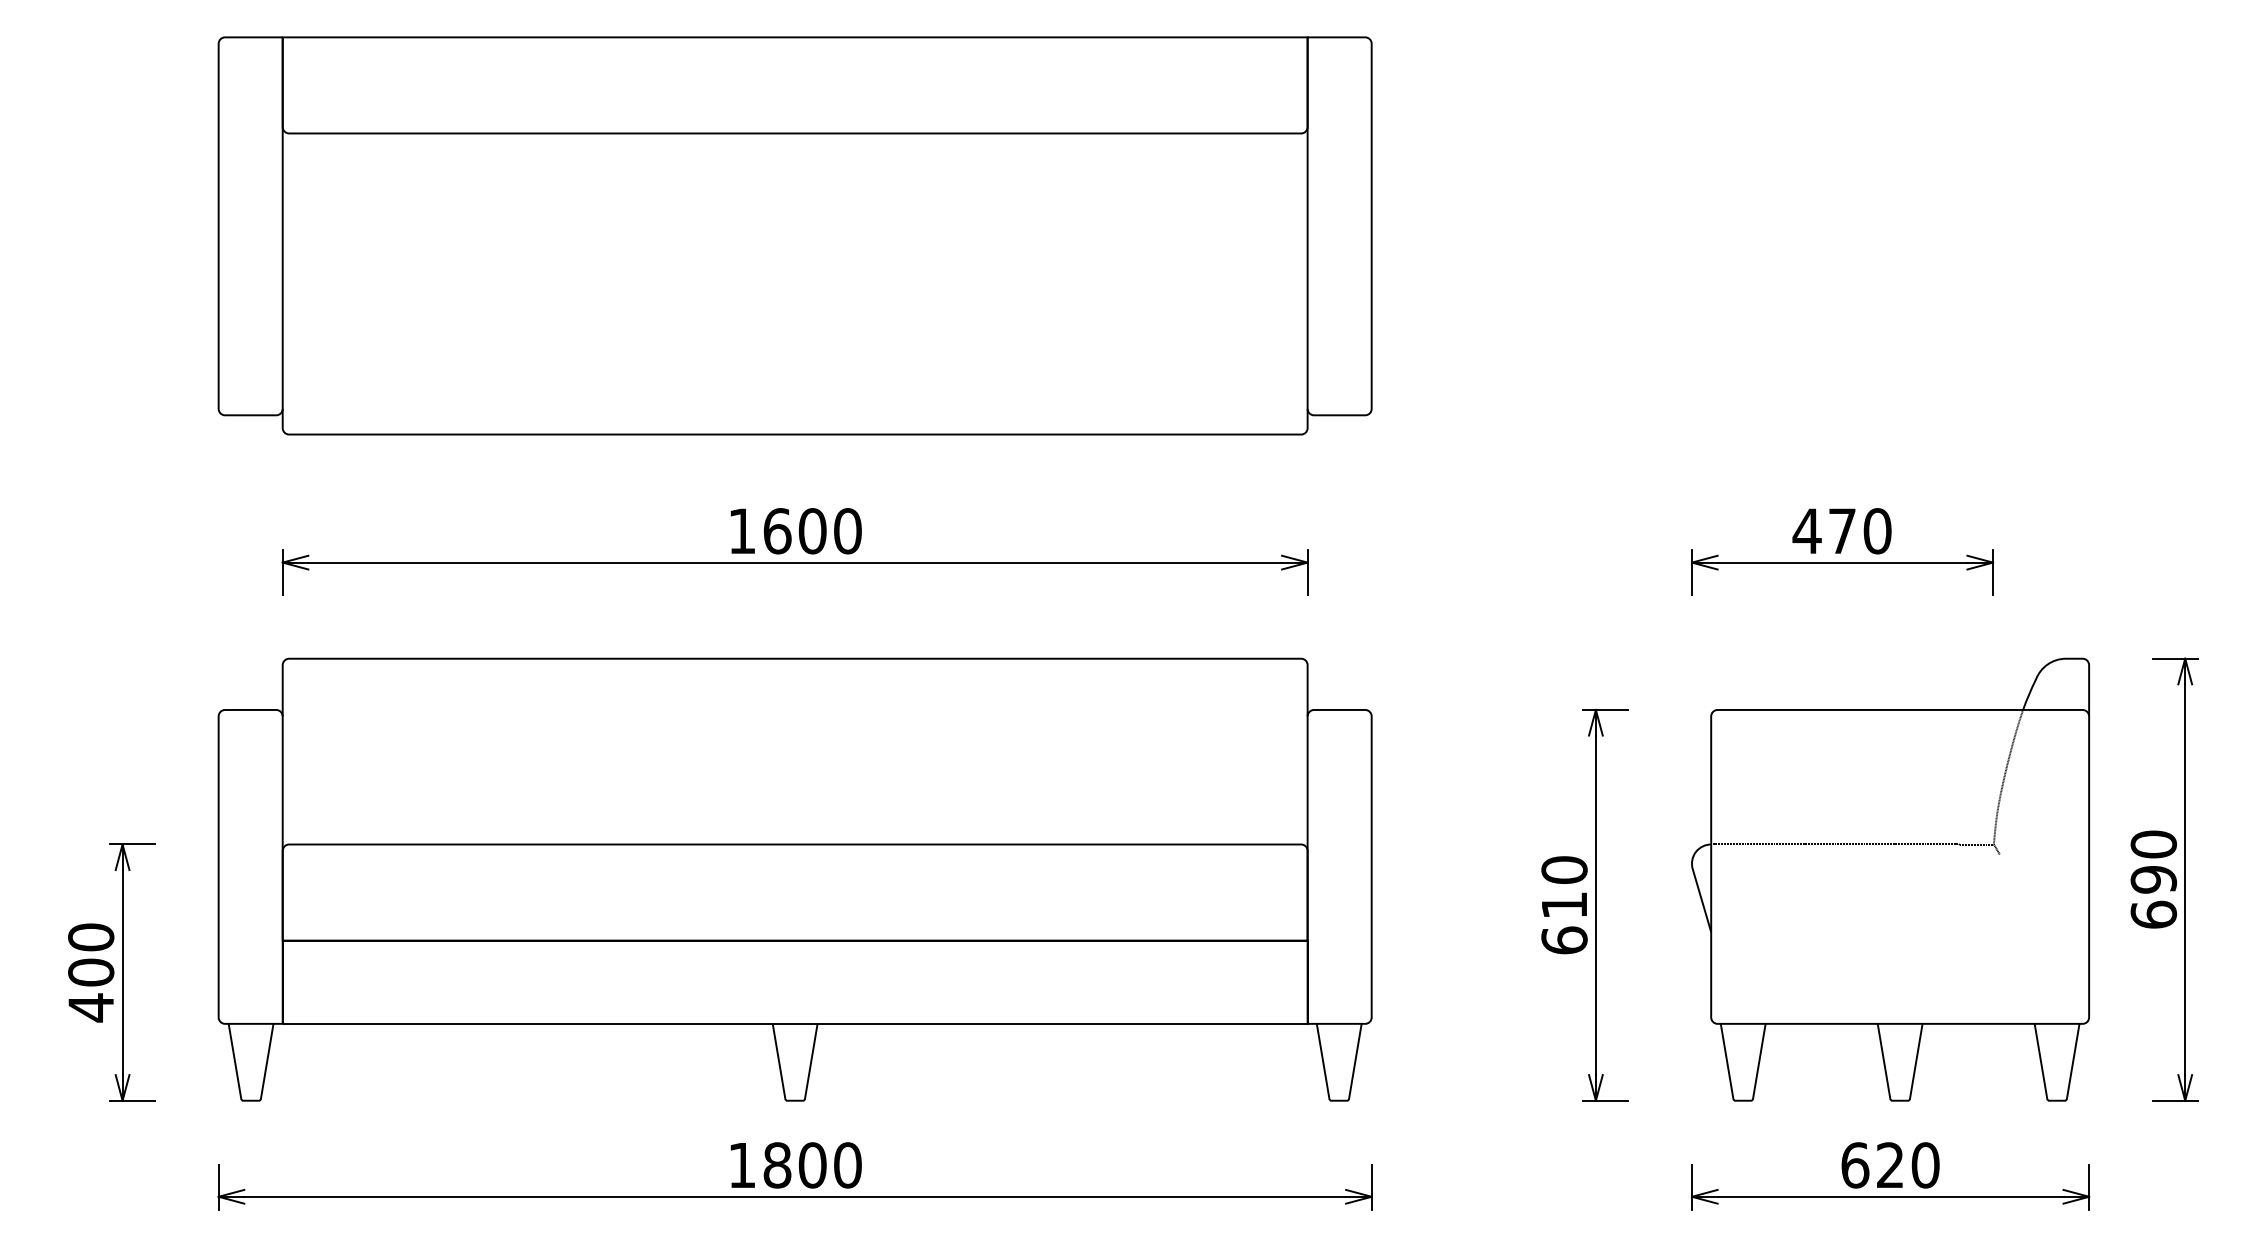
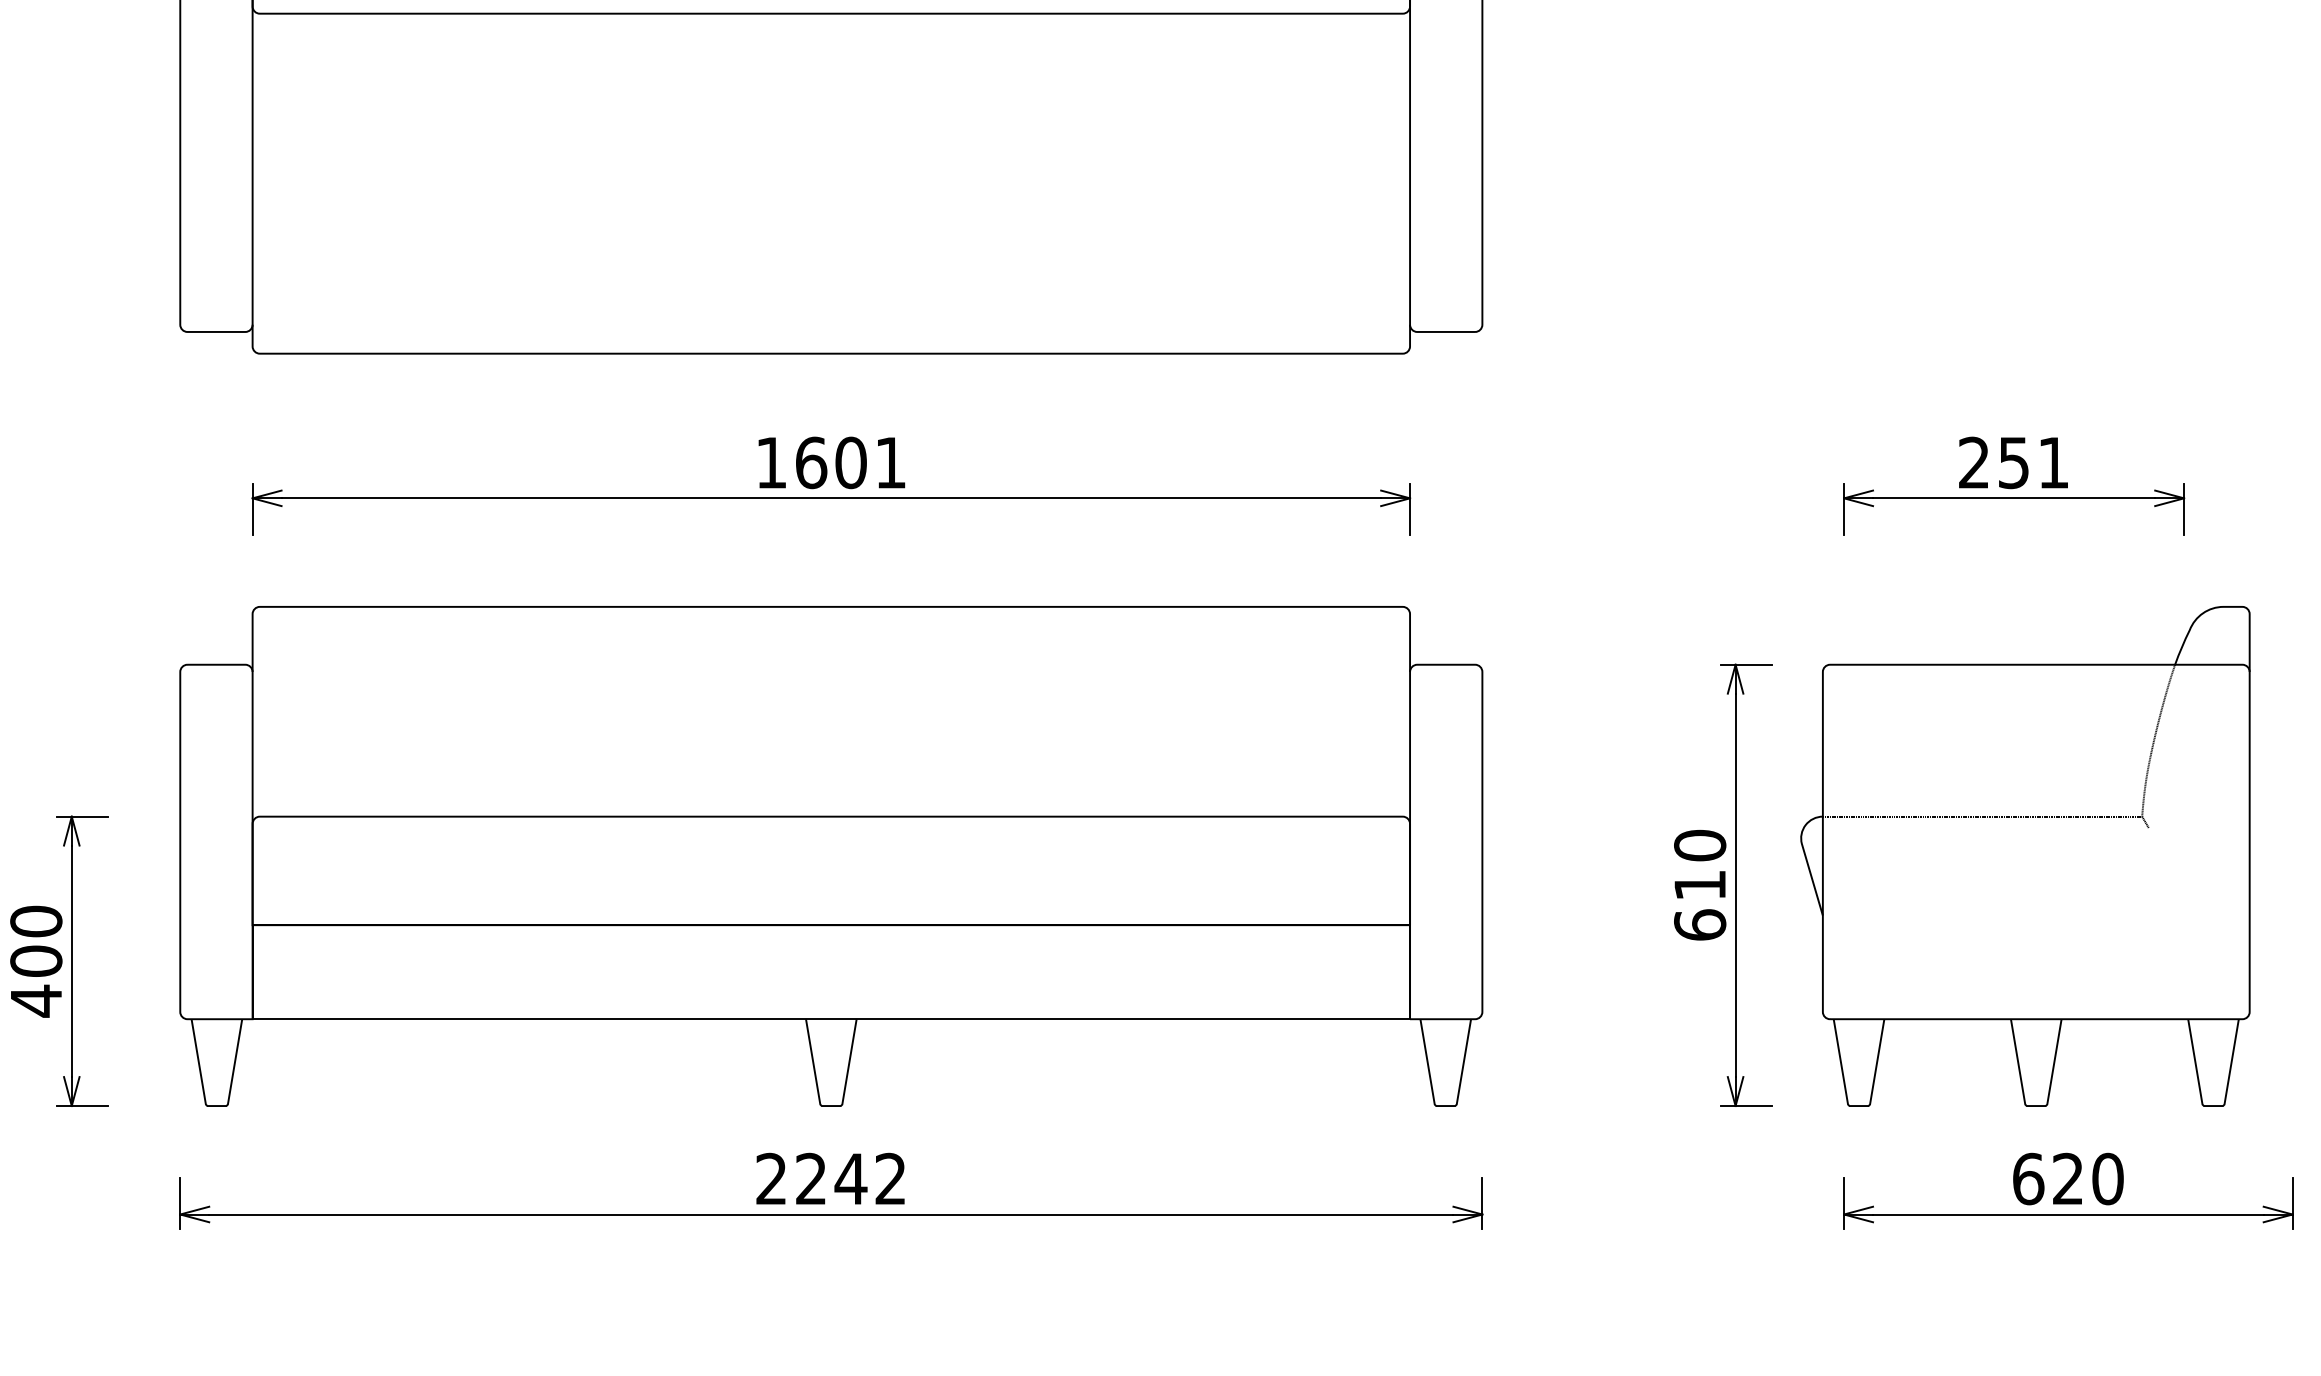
text: (847, 531) -> (890, 463), 1600 -> 1601
text: (1841, 531) -> (2012, 463), 470 -> 251
part: (1890, 879) -> (2025, 856), moved
text: (794, 1165) -> (830, 1179), 1800 -> 2242

